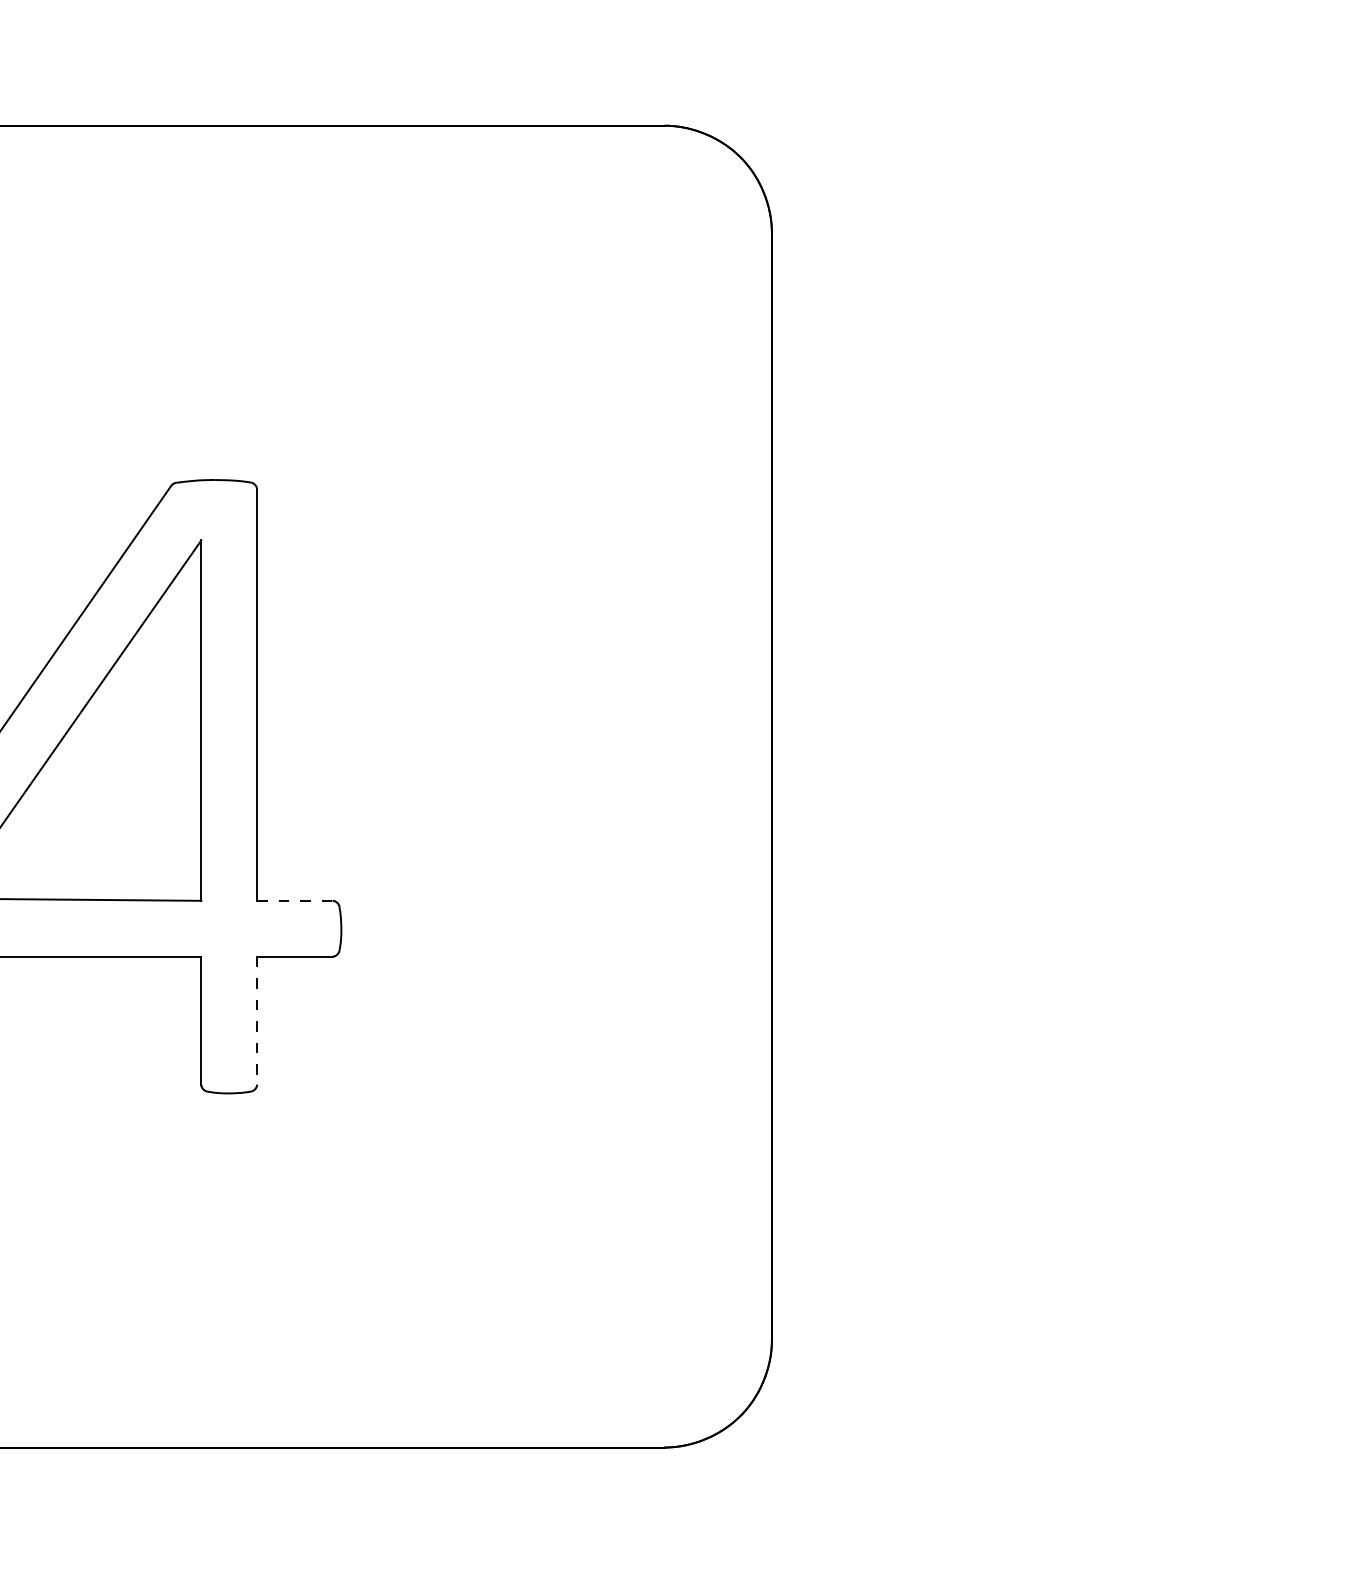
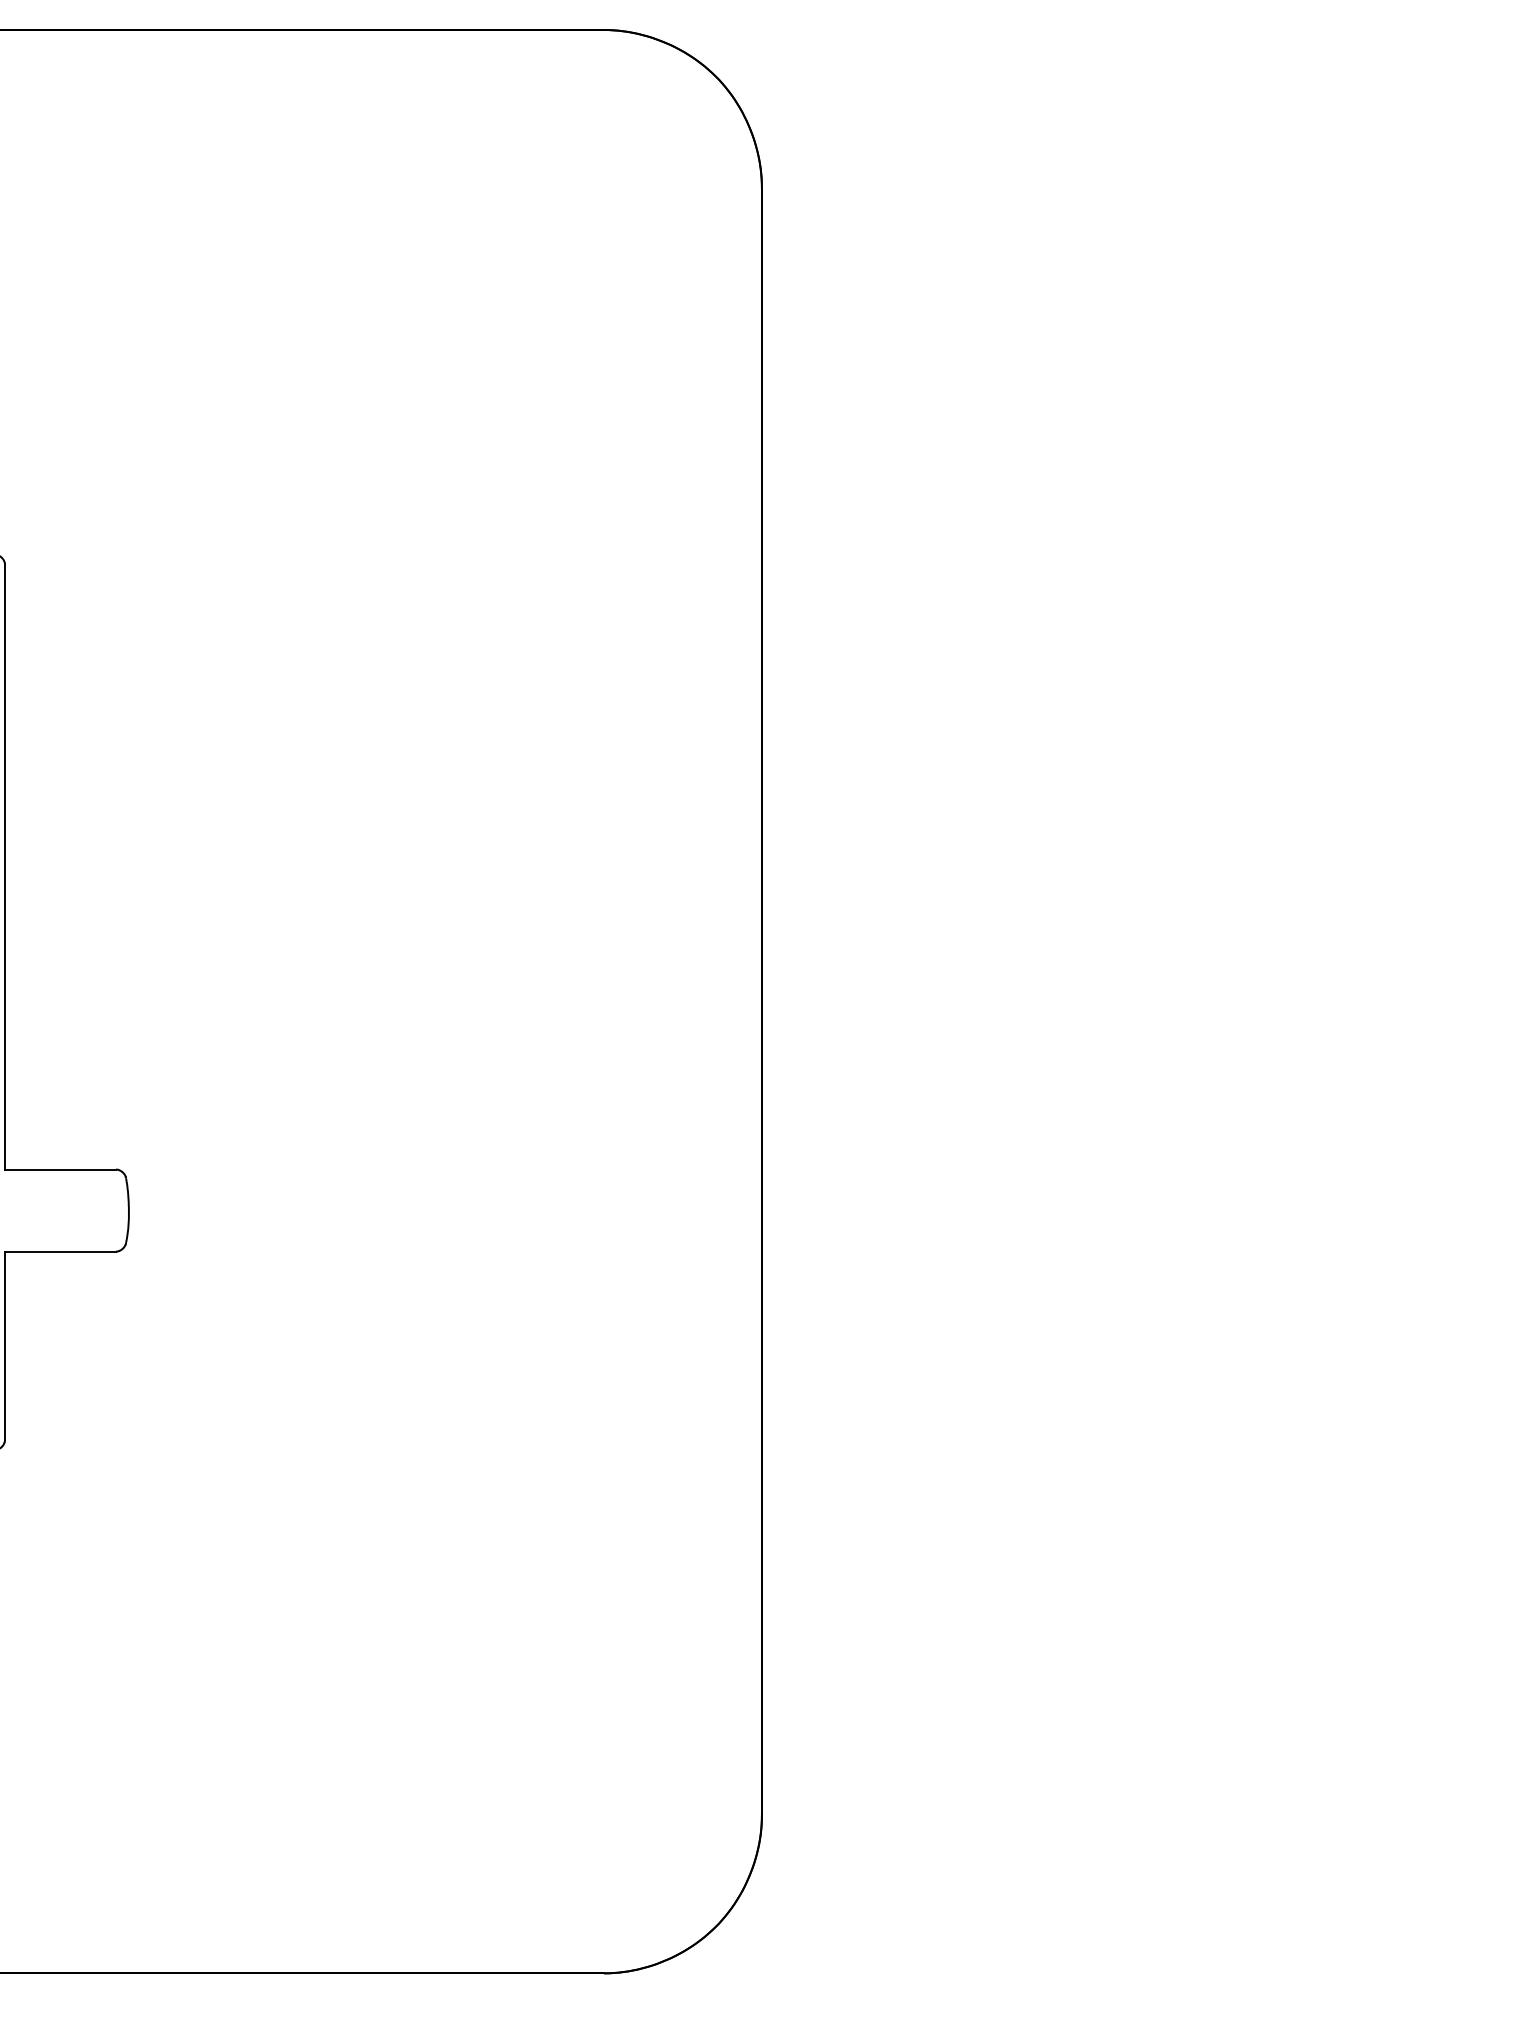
line: (294, 900) -> (59, 1169), dashed -> solid
line: (257, 1020) -> (5, 1345), dashed -> solid

